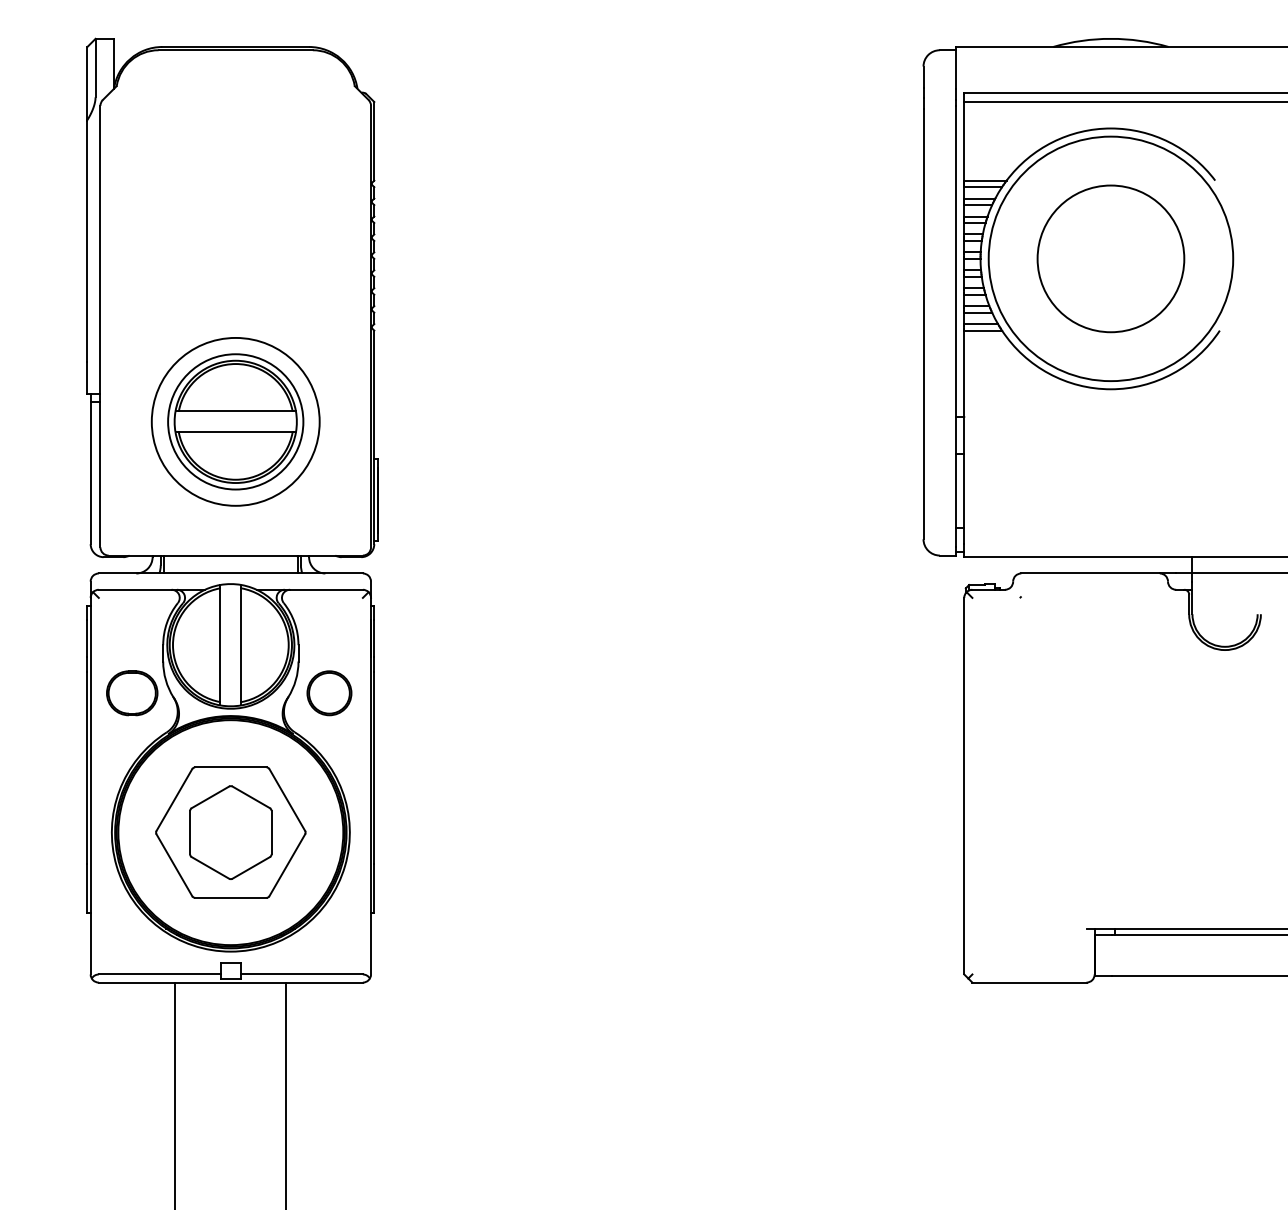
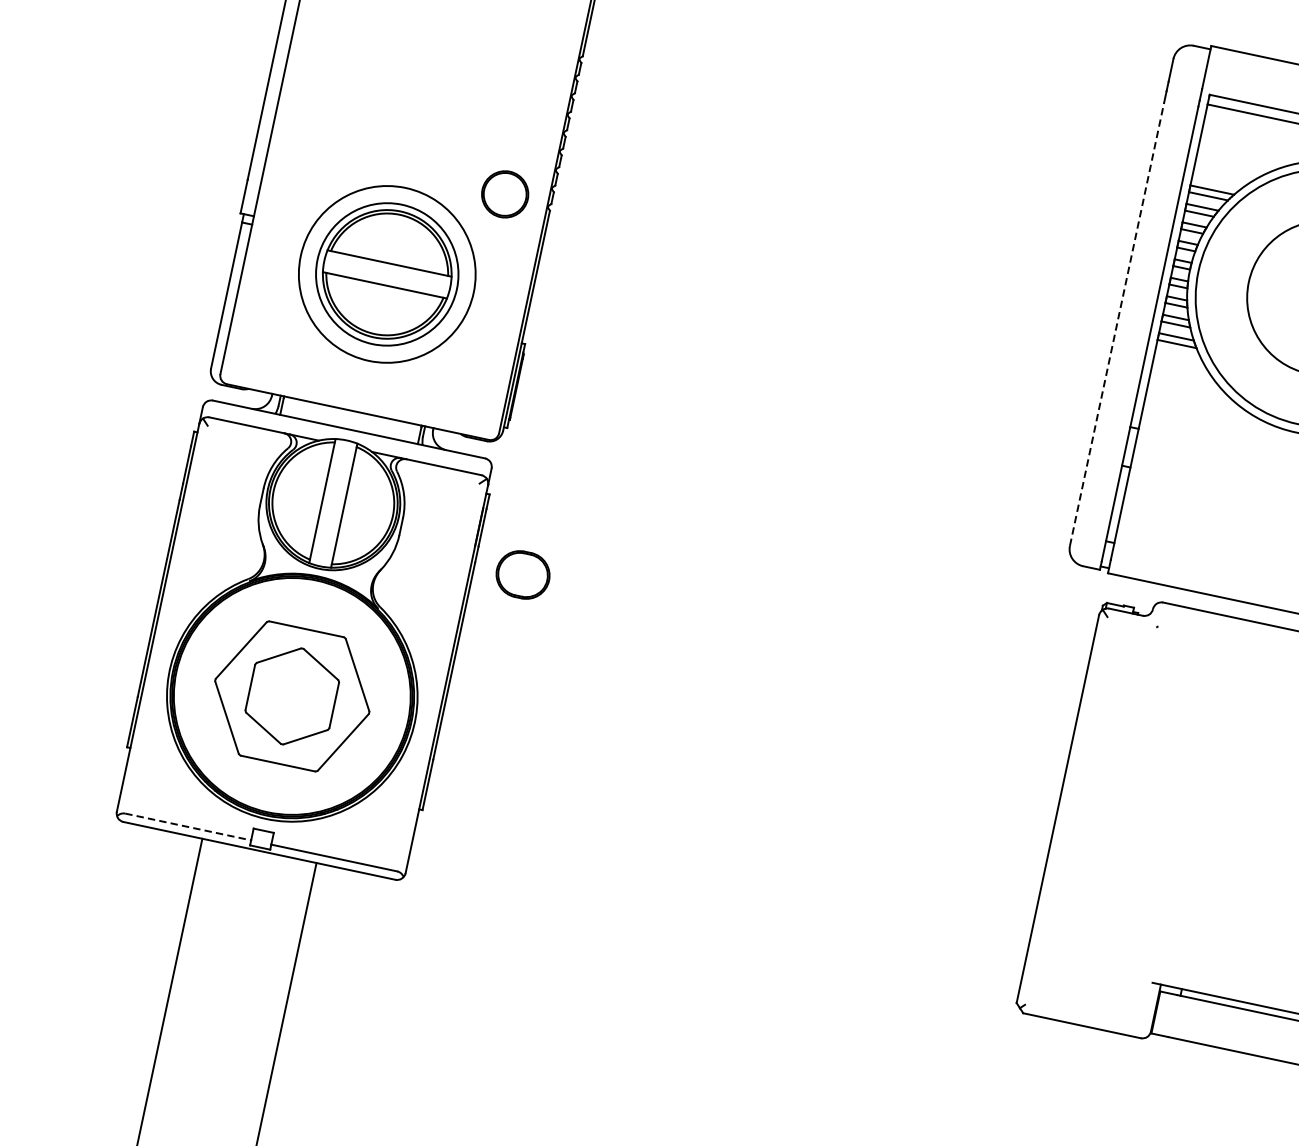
line: (923, 323) -> (1117, 323), solid -> dashed
part: (132, 693) -> (523, 575), moved
part: (329, 693) -> (505, 194), moved
line: (160, 974) -> (188, 827), solid -> dashed

